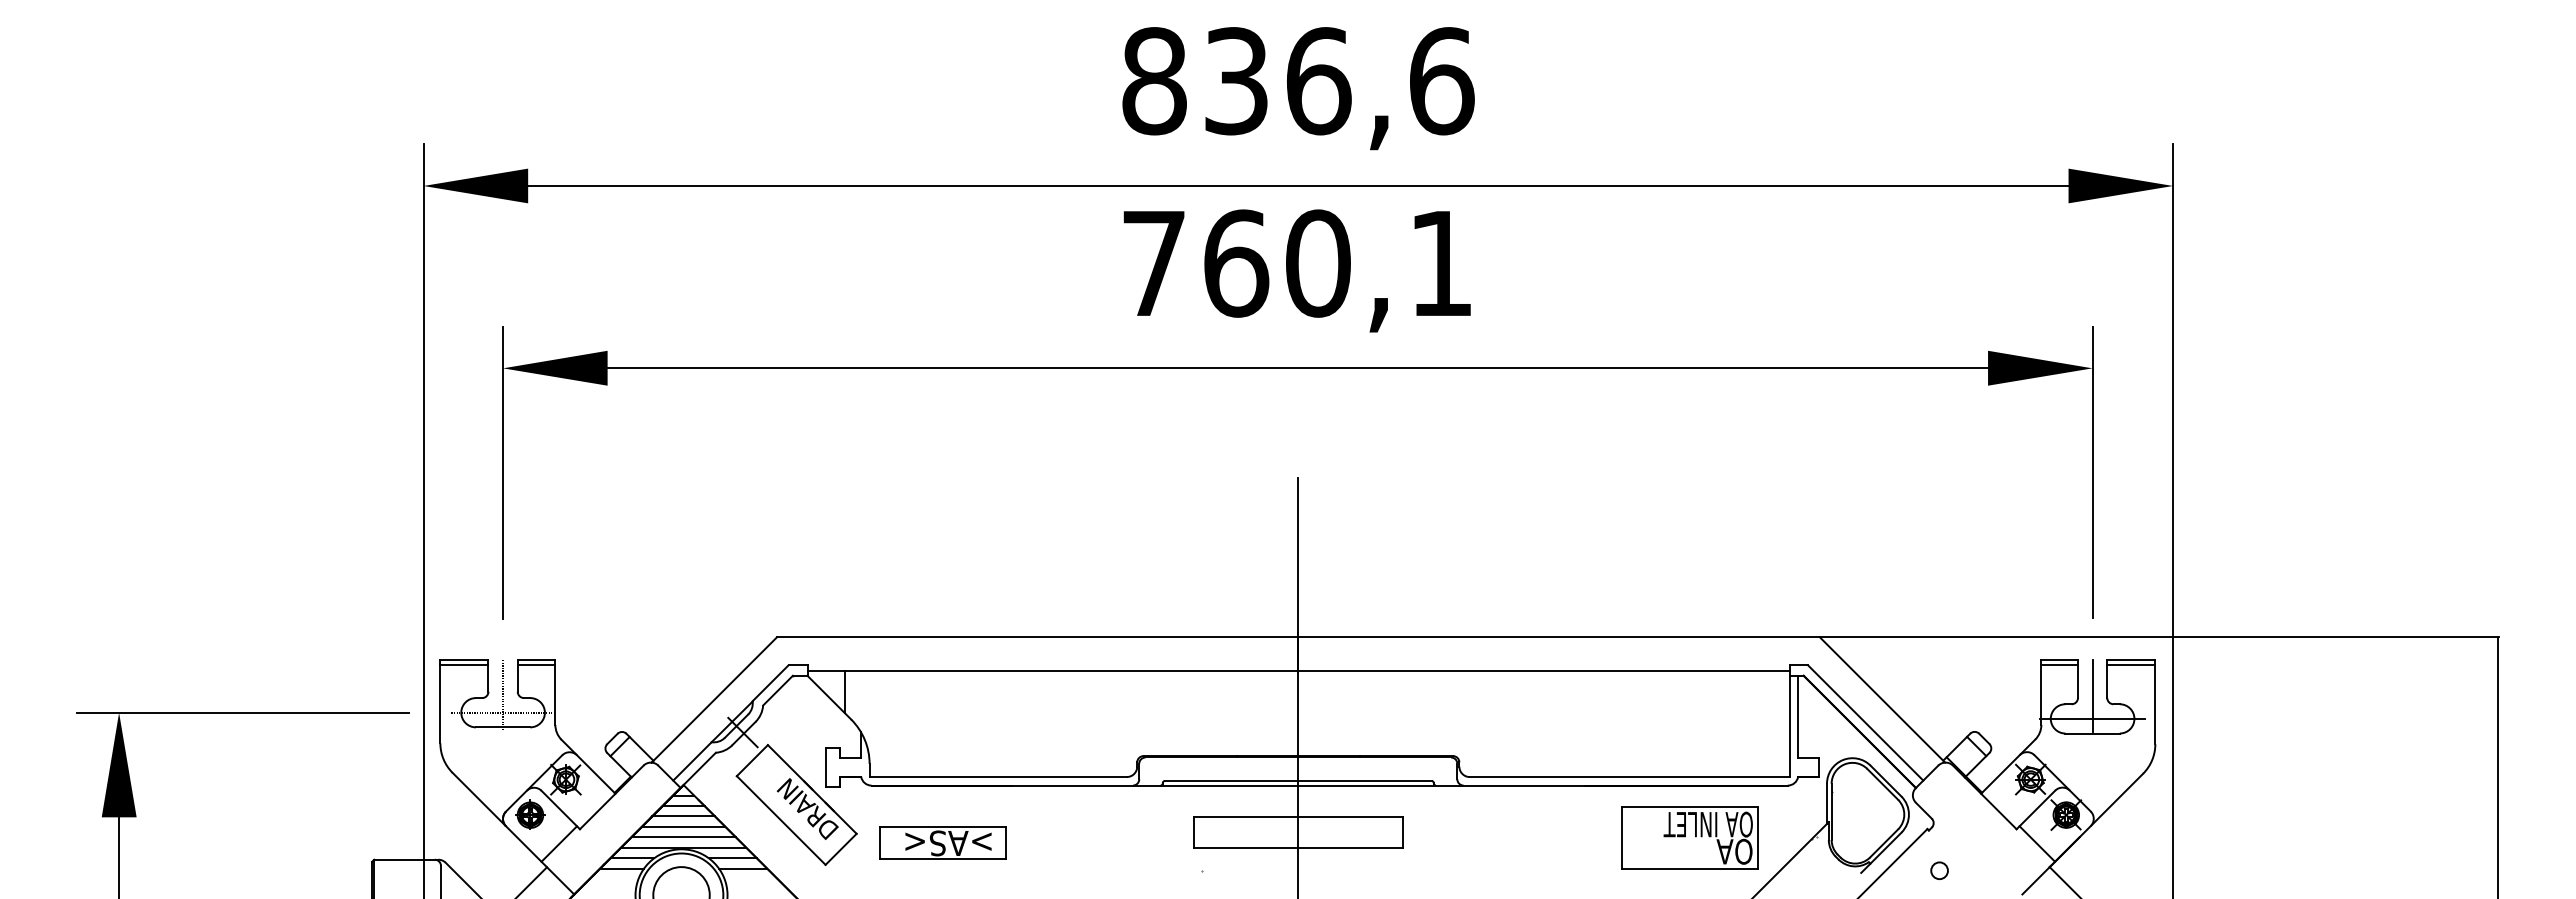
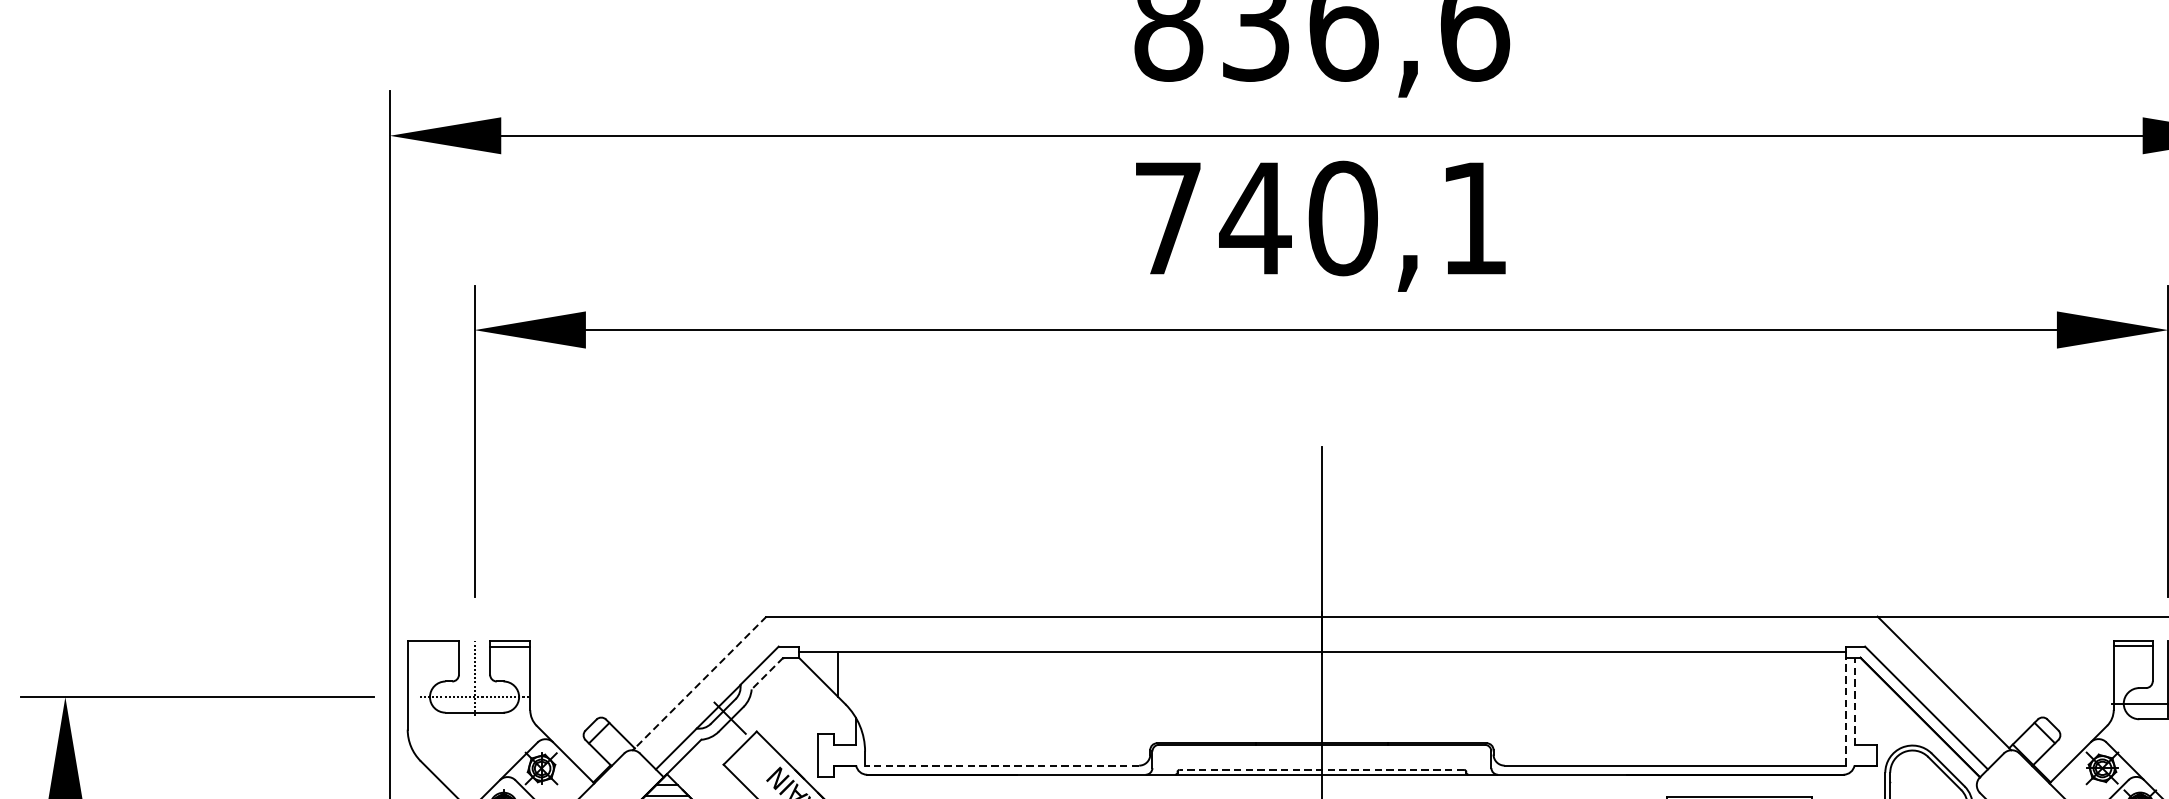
text: (1235, 263) -> (1254, 218), 760,1 -> 740,1
line: (464, 665) -> (433, 646), removed
line: (777, 691) -> (766, 674), solid -> dashed
line: (714, 699) -> (699, 683), solid -> dashed
line: (1798, 716) -> (1854, 701), solid -> dashed
line: (1789, 726) -> (1845, 711), solid -> dashed
line: (998, 777) -> (1002, 766), solid -> dashed
line: (1297, 781) -> (1321, 770), solid -> dashed

